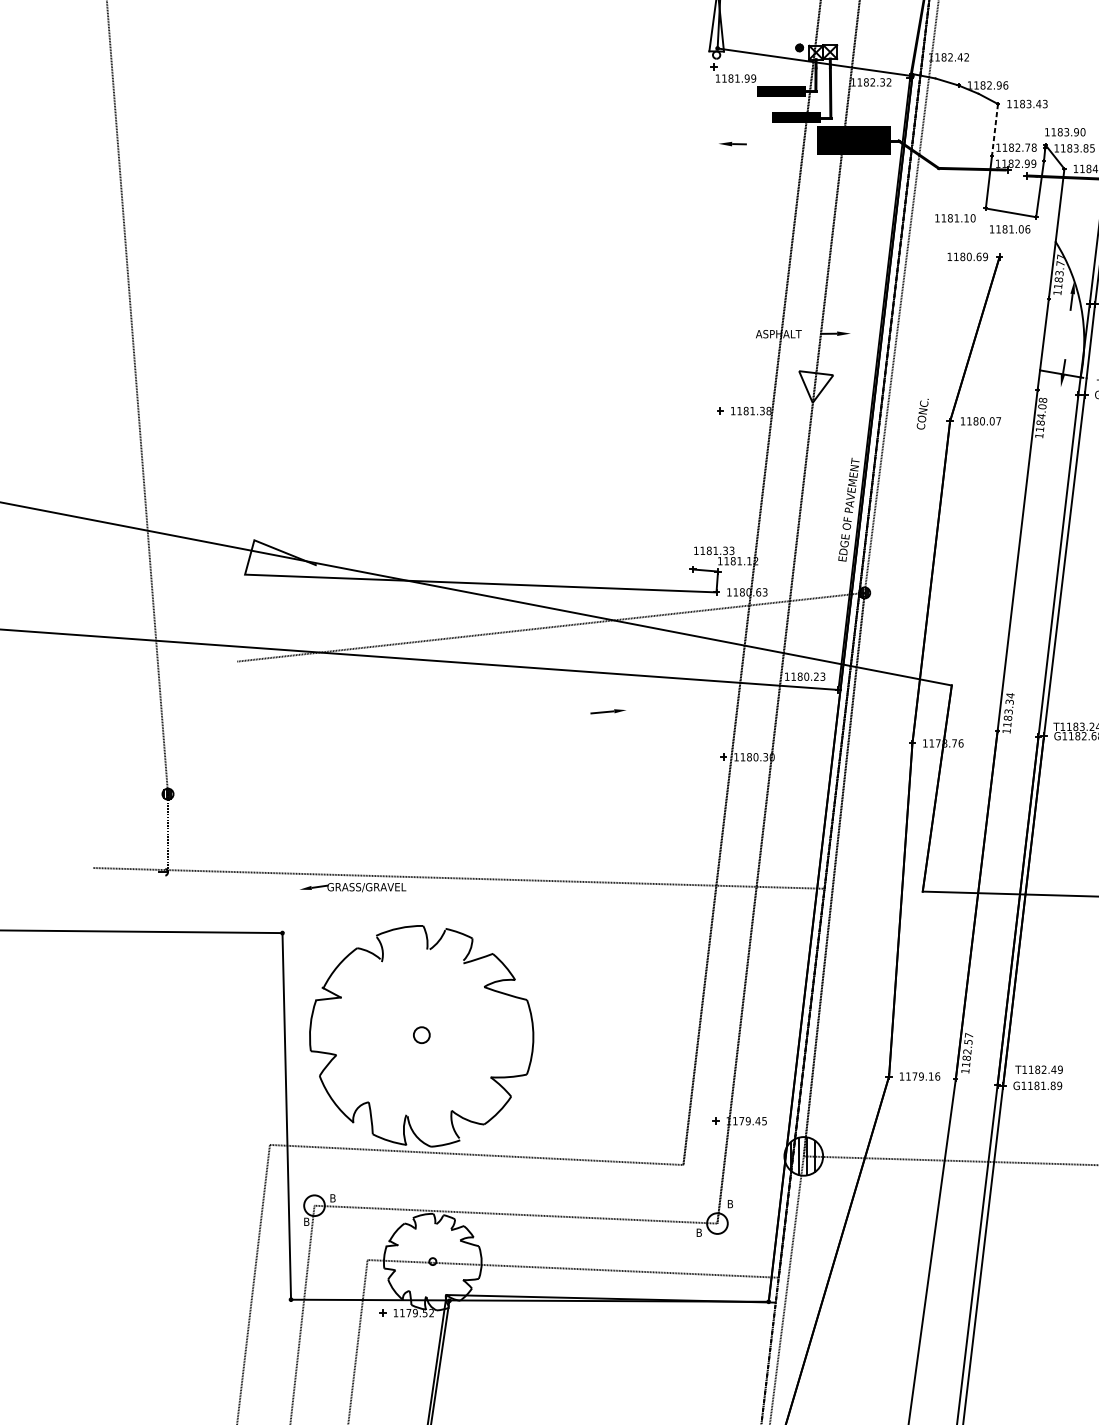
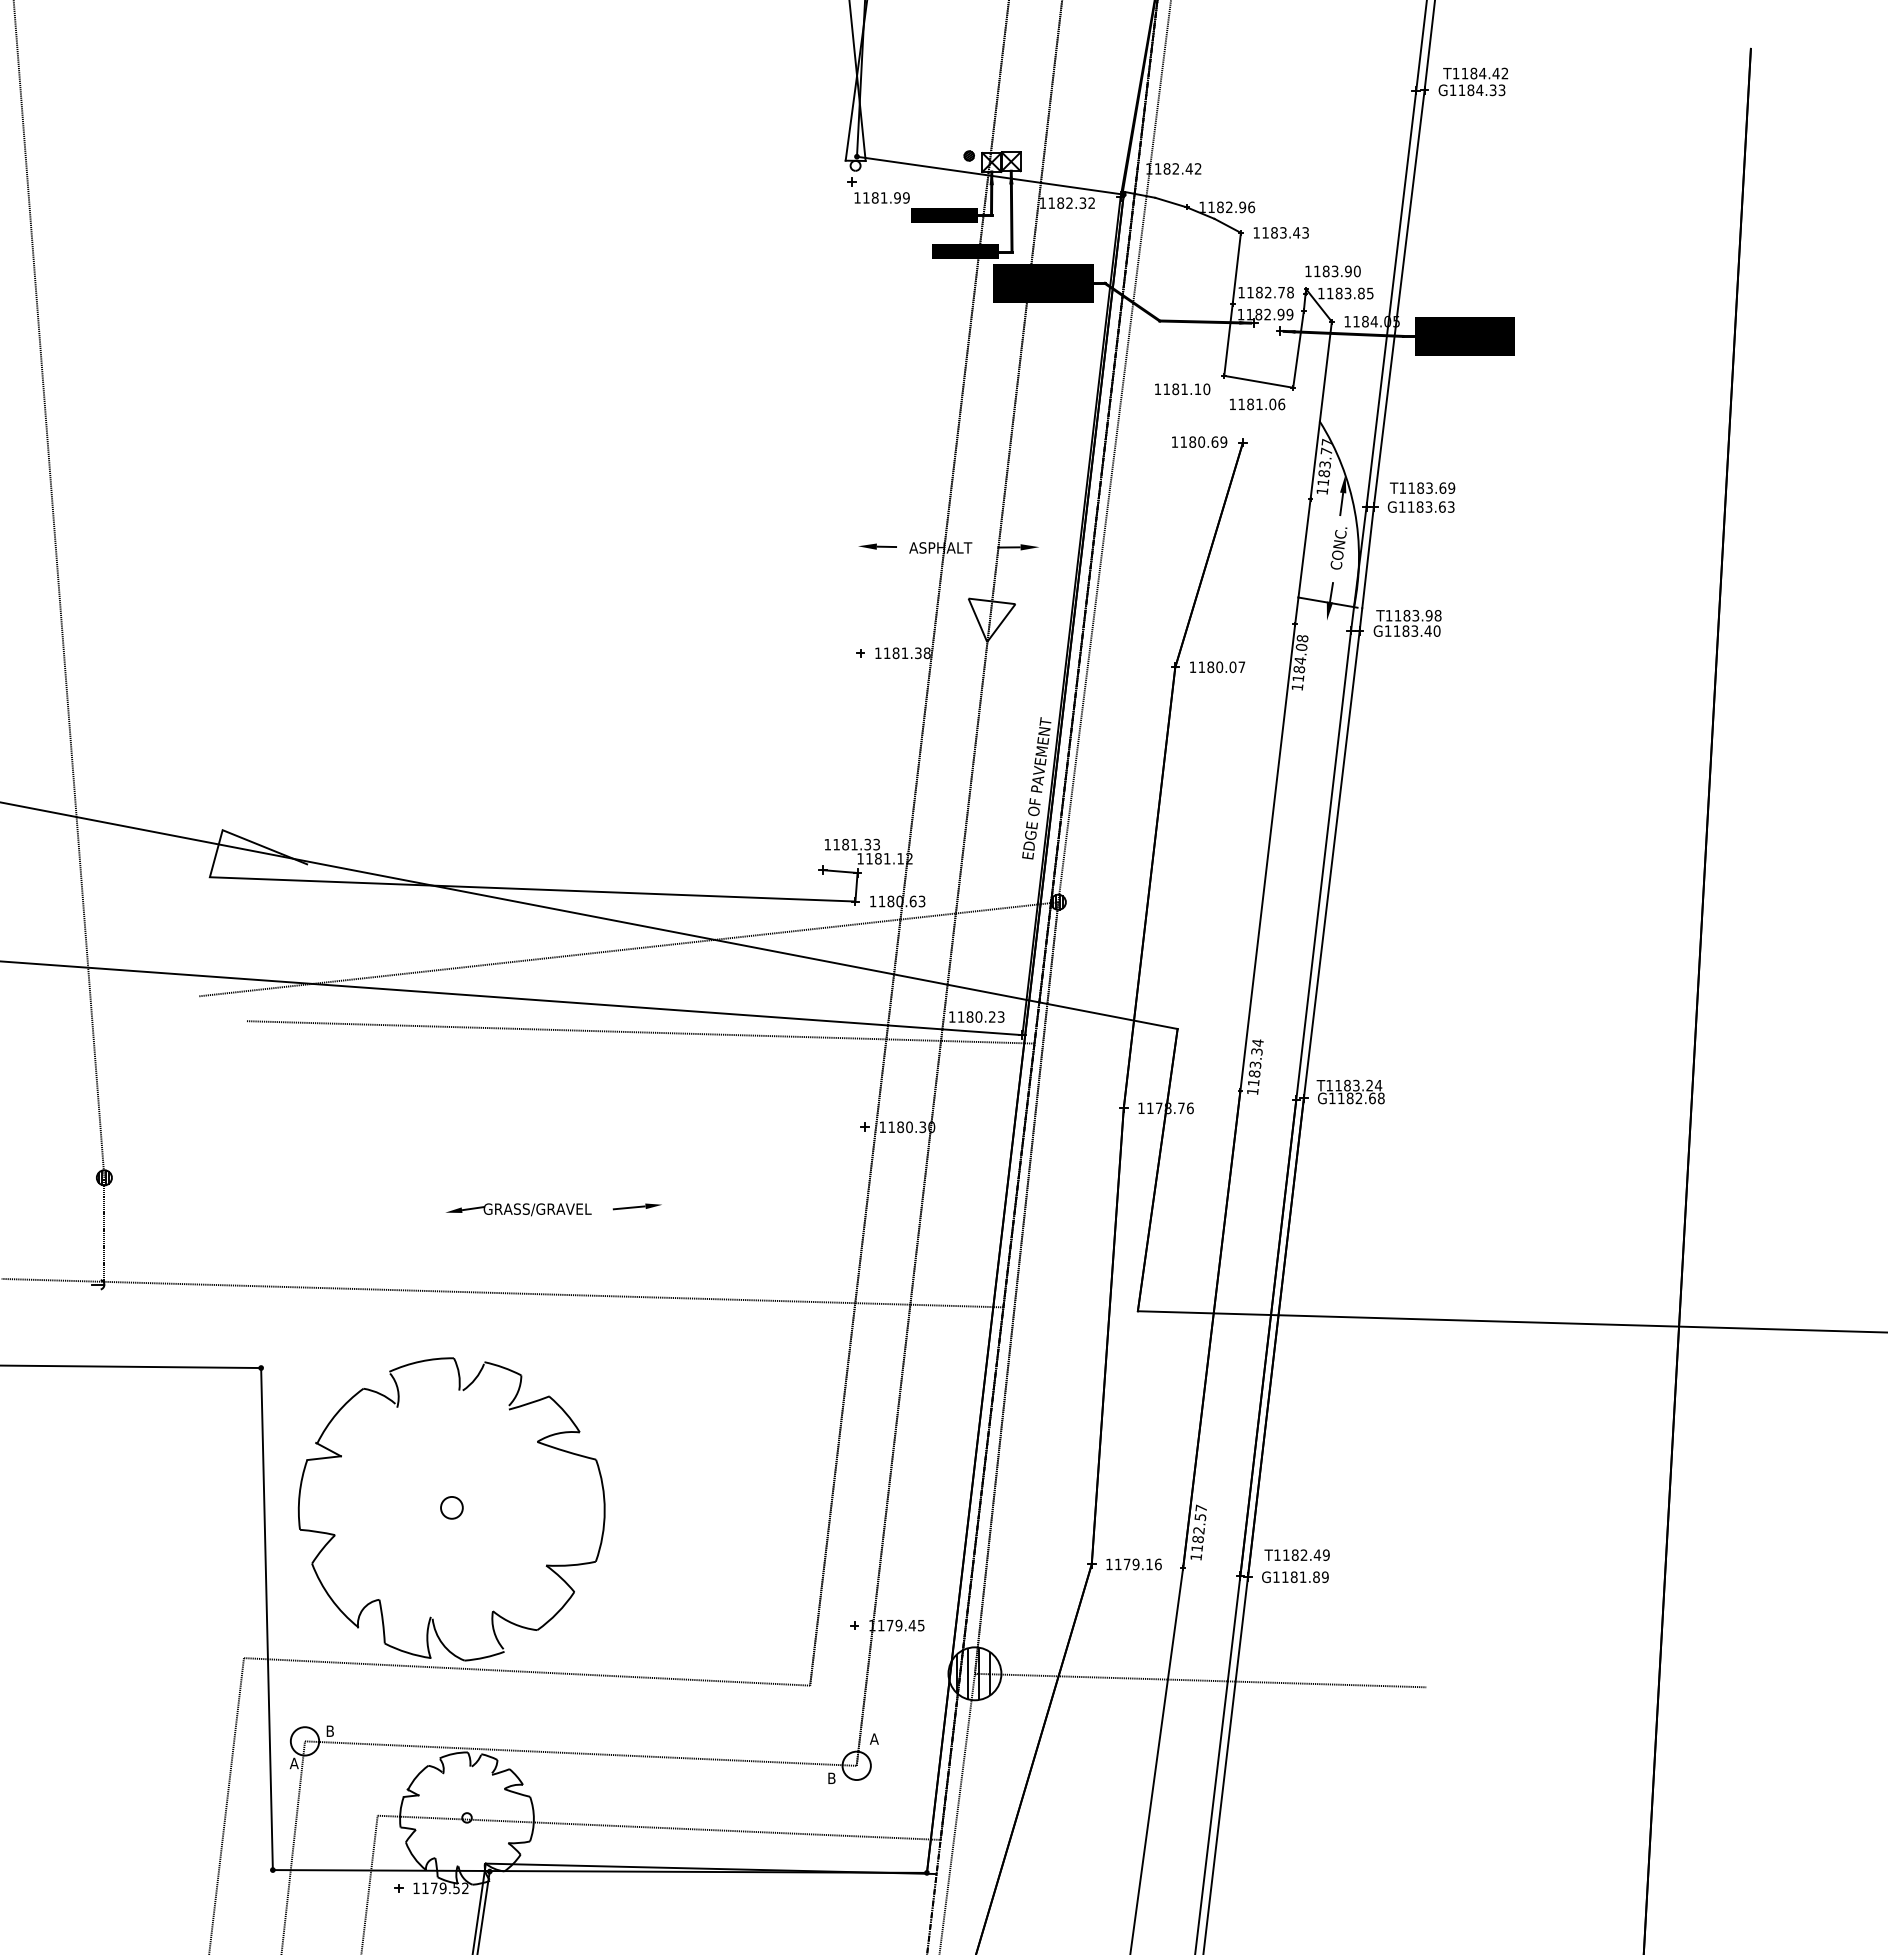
line: (994, 130) -> (1236, 268), dashed -> solid
part: (732, 143) -> (877, 546), moved
text: (922, 414) -> (1338, 548), moved
line: (559, 688) -> (640, 1032), added
part: (607, 711) -> (636, 1206), moved
part: (352, 887) -> (518, 1209), moved
text: (729, 1203) -> (873, 1738), B -> A
text: (306, 1221) -> (293, 1763), B -> A

